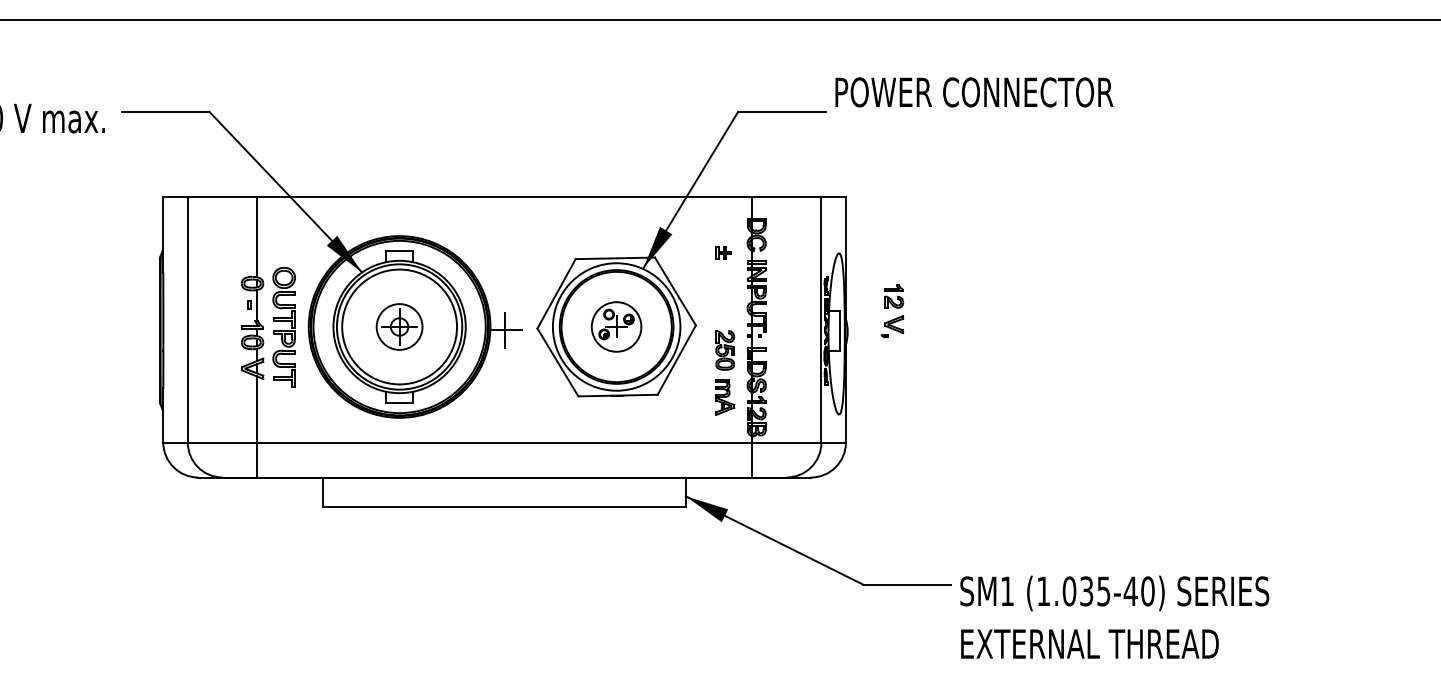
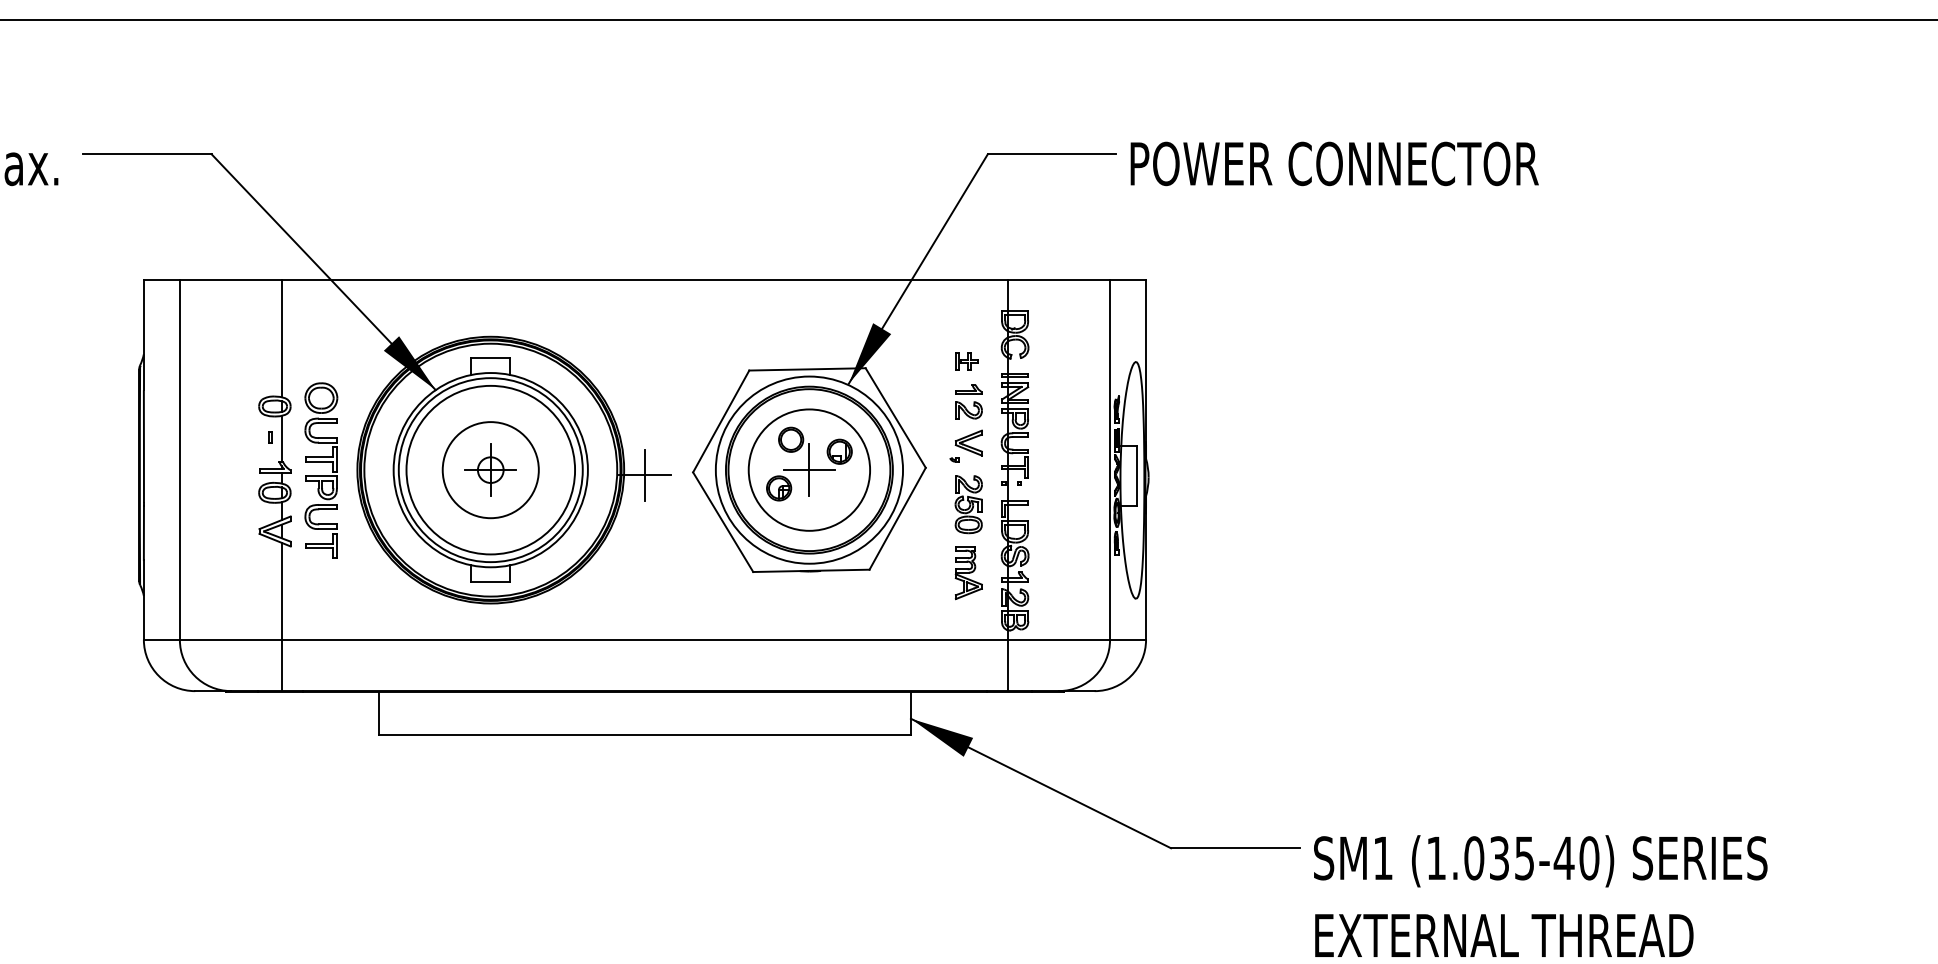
text: (974, 92) -> (1334, 164), moved
part: (892, 311) -> (966, 423), moved
circle: (399, 326) -> (490, 469), size x1.43
part: (616, 326) -> (809, 469), size x1.67

